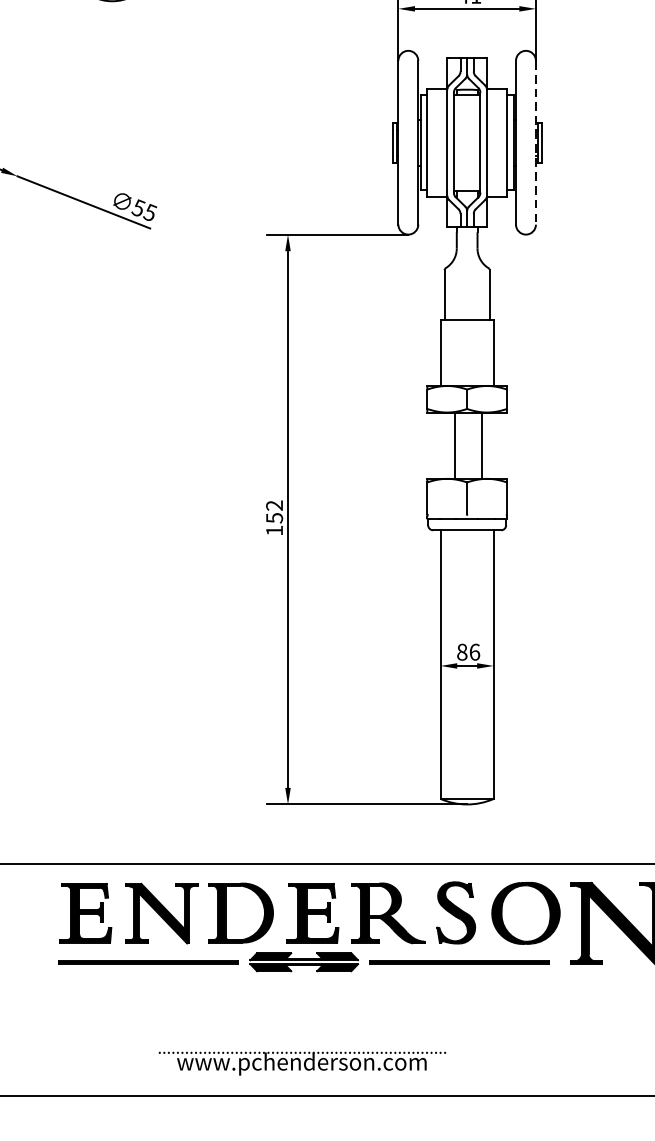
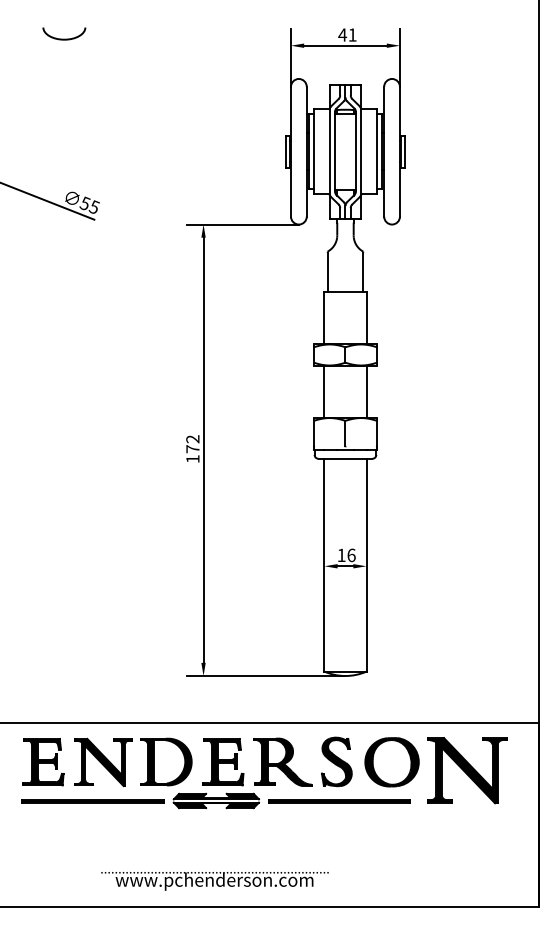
line: (535, 142) -> (399, 151), dashed -> solid
line: (454, 445) -> (366, 391), moved
line: (482, 445) -> (324, 391), moved
text: (274, 518) -> (192, 449), 152 -> 172
text: (462, 652) -> (341, 555), 86 -> 16

